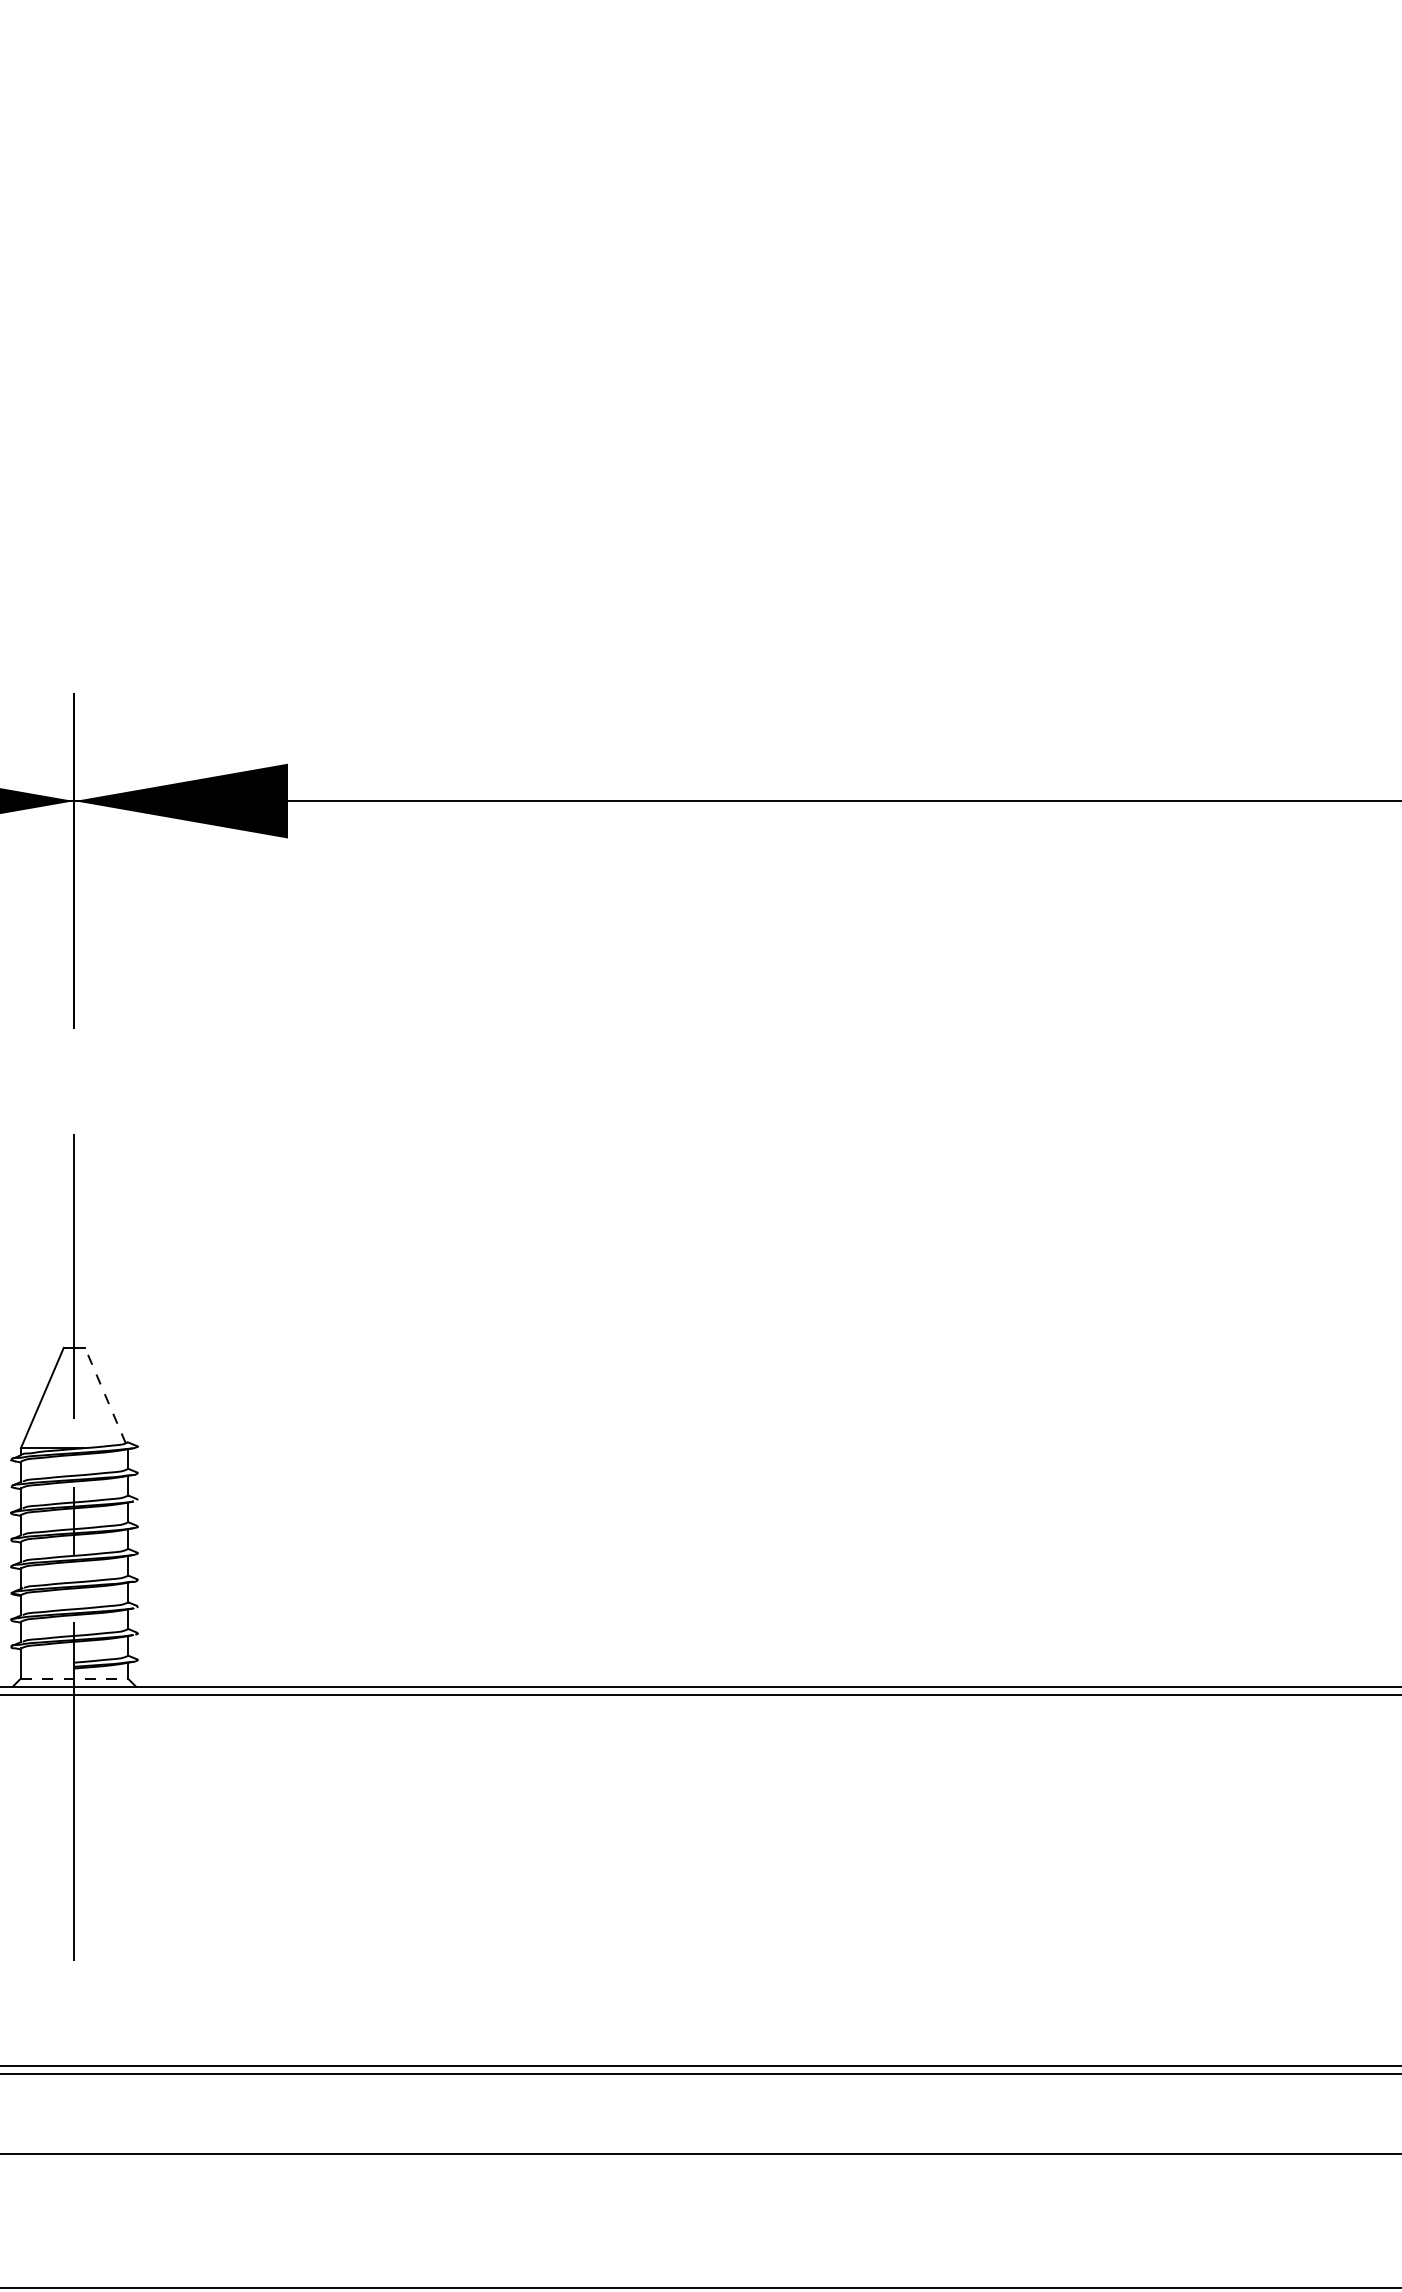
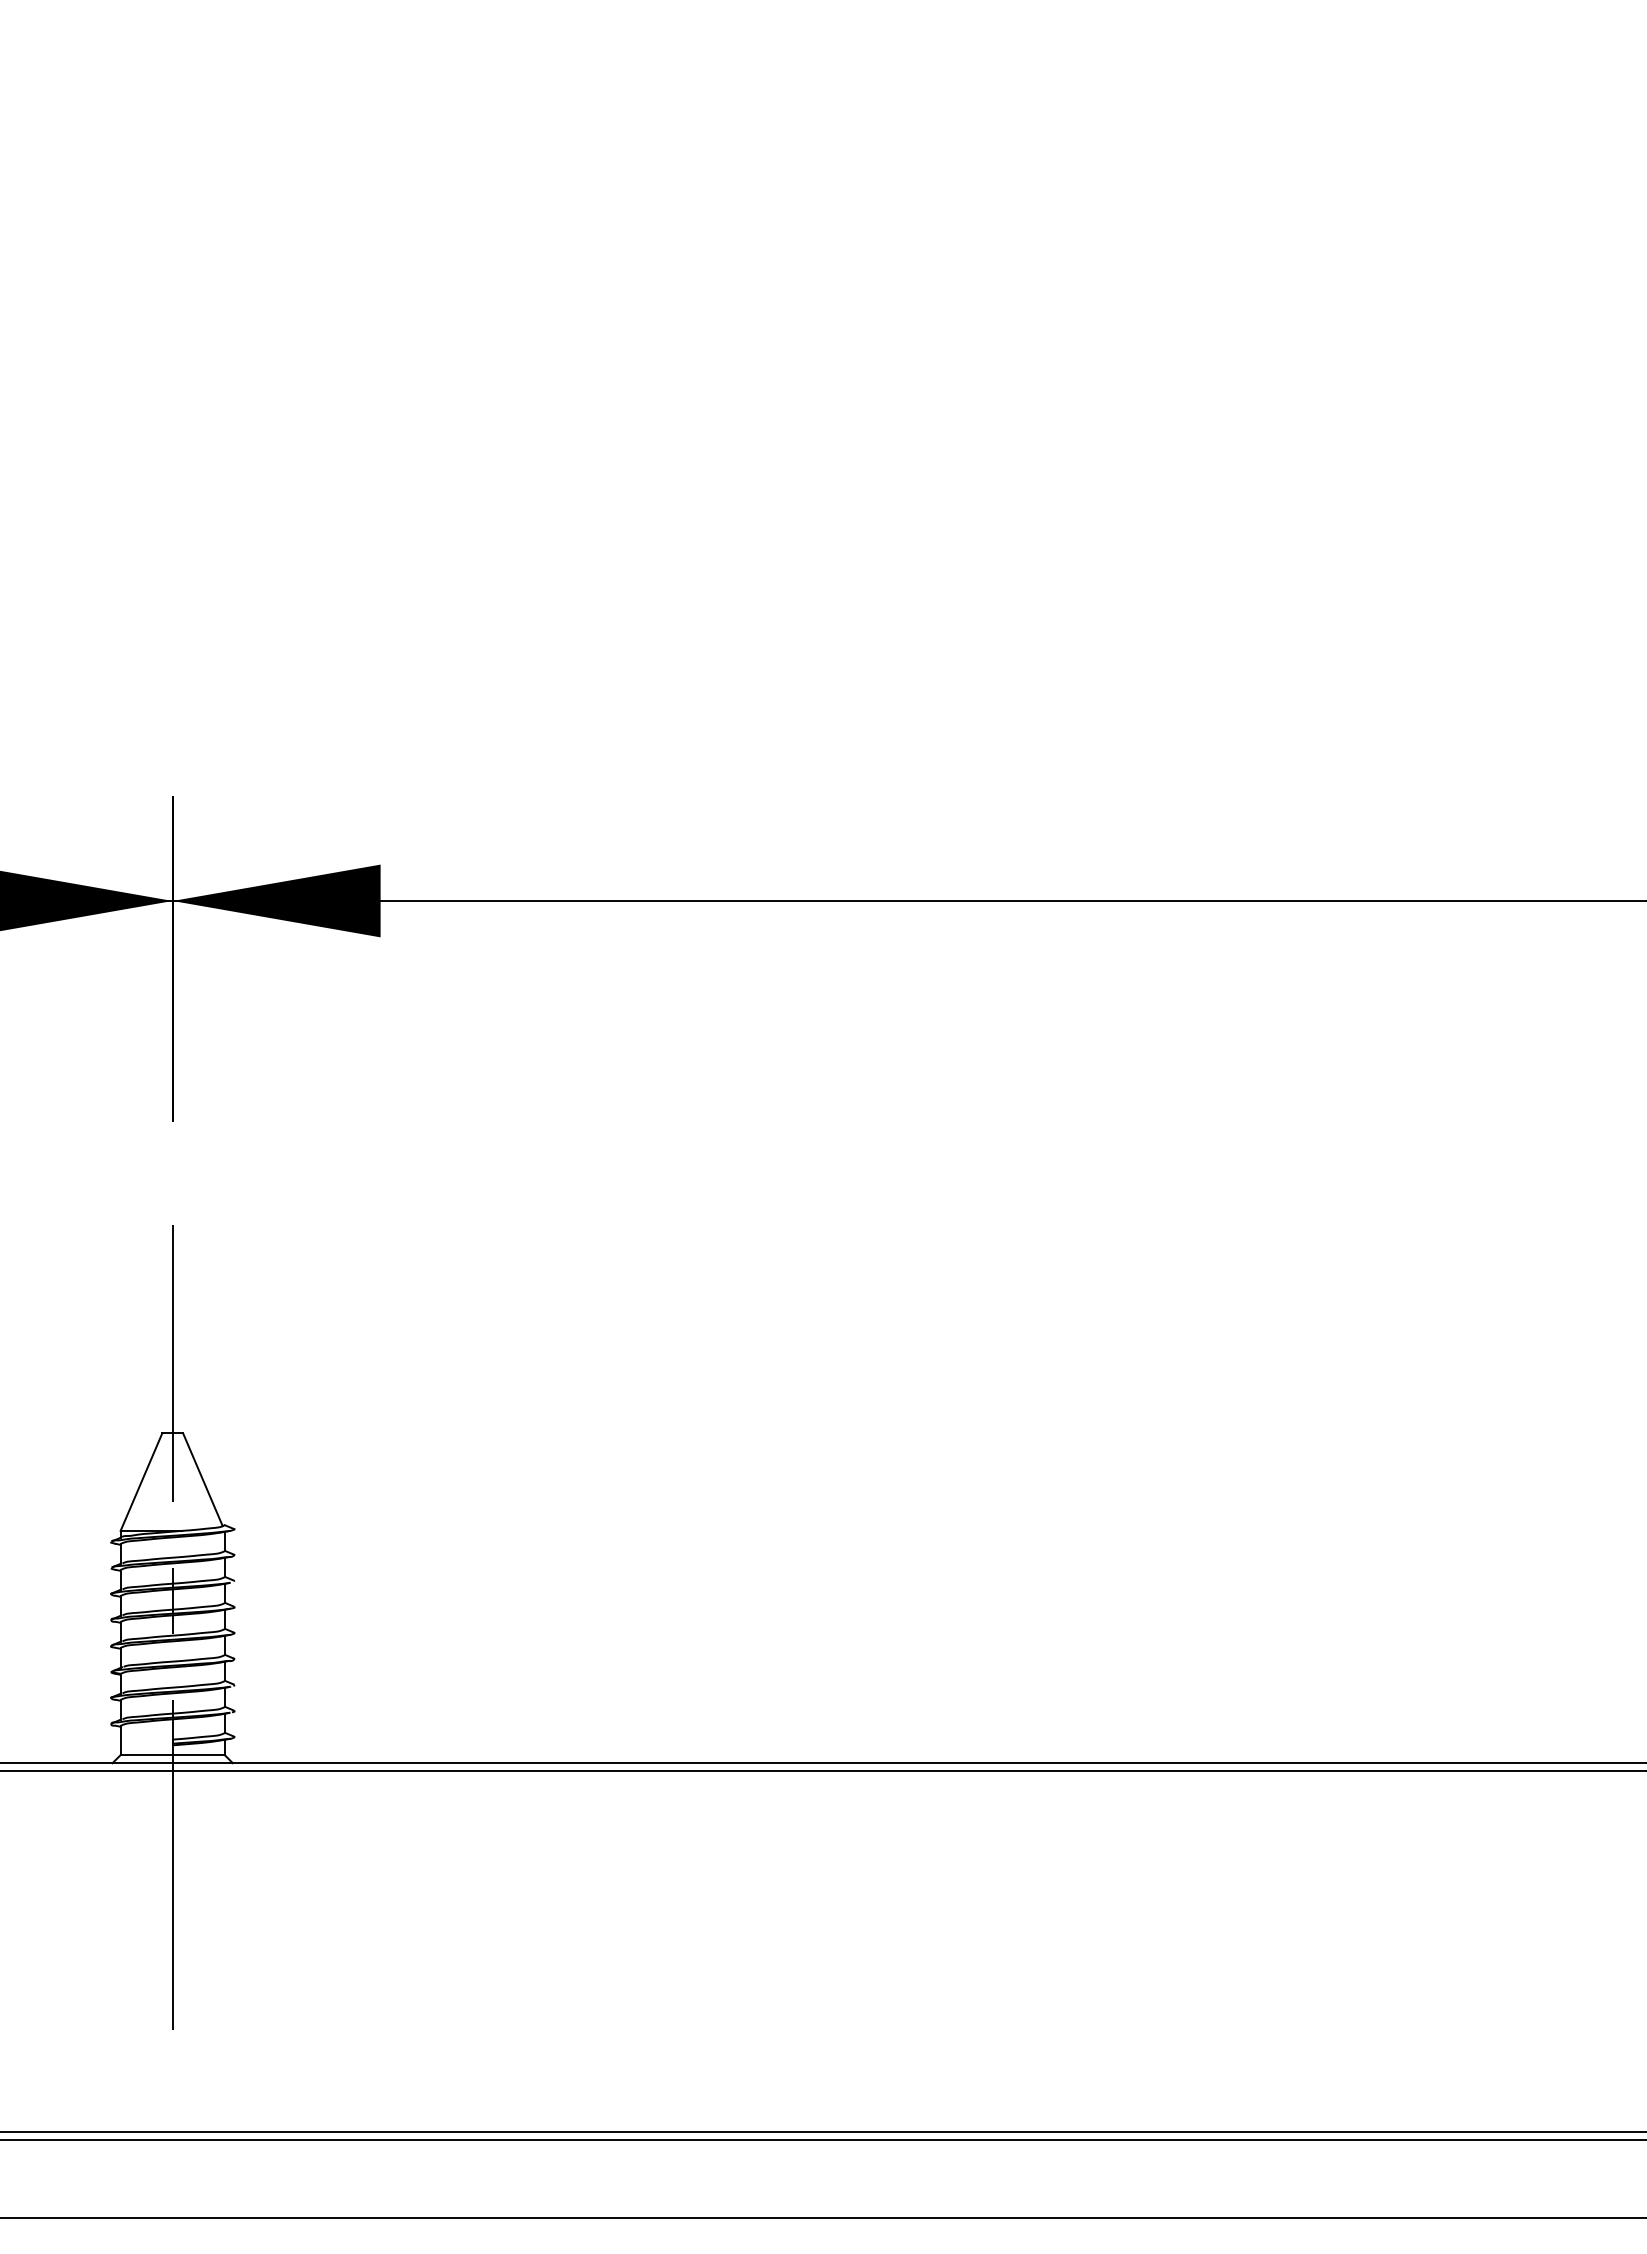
line: (105, 1395) -> (202, 1479), dashed -> solid
line: (75, 1678) -> (173, 1755), dashed -> solid

